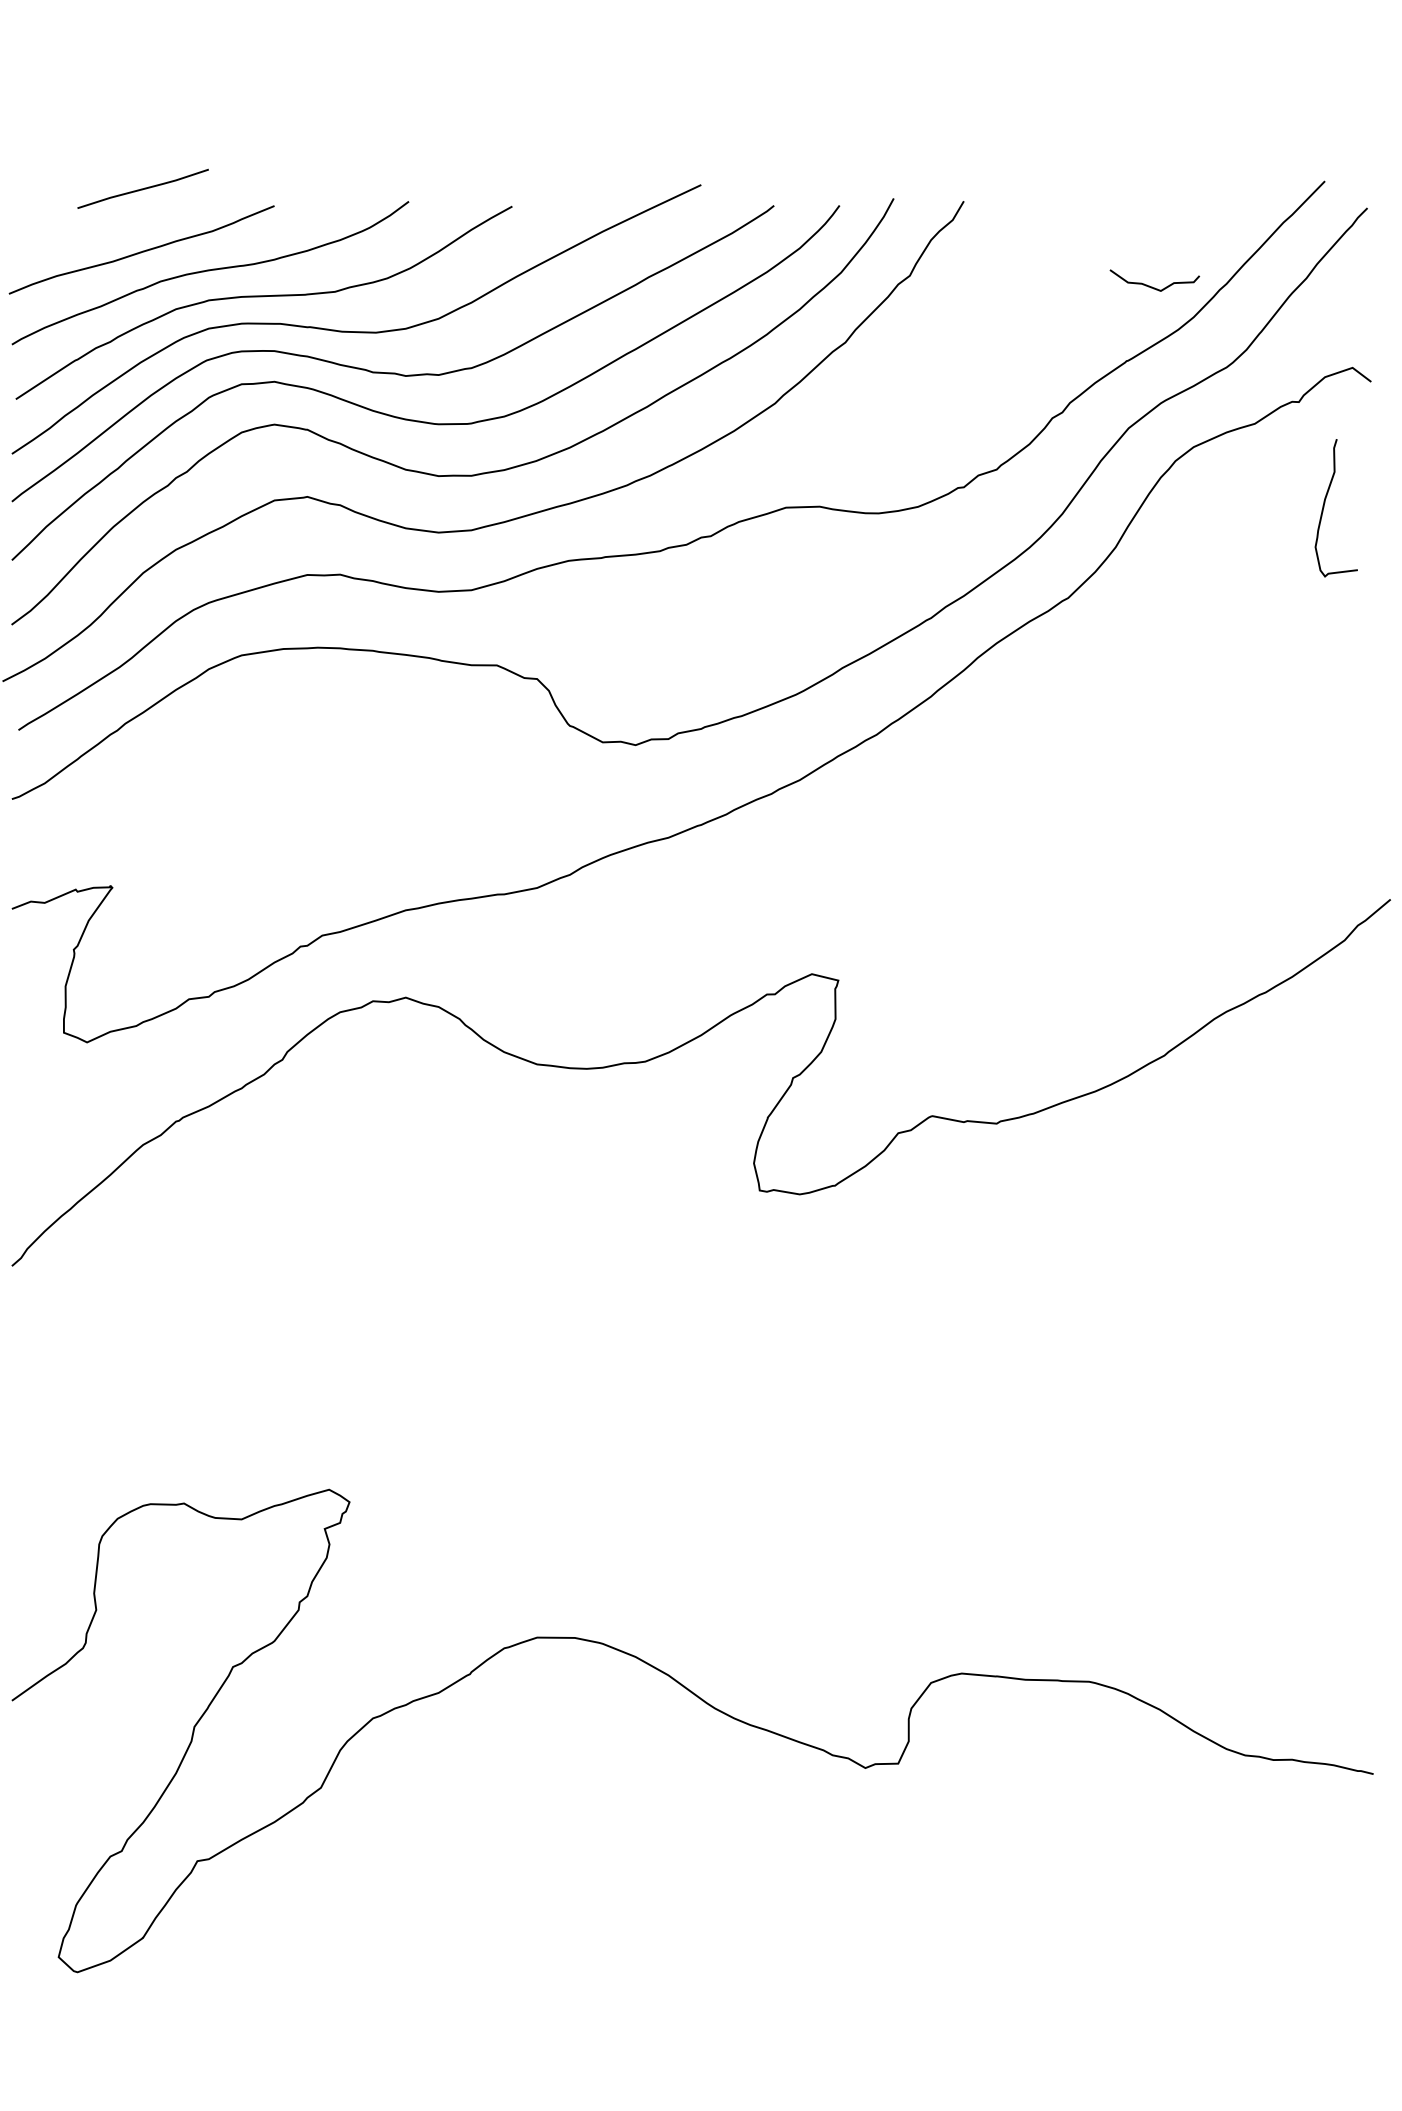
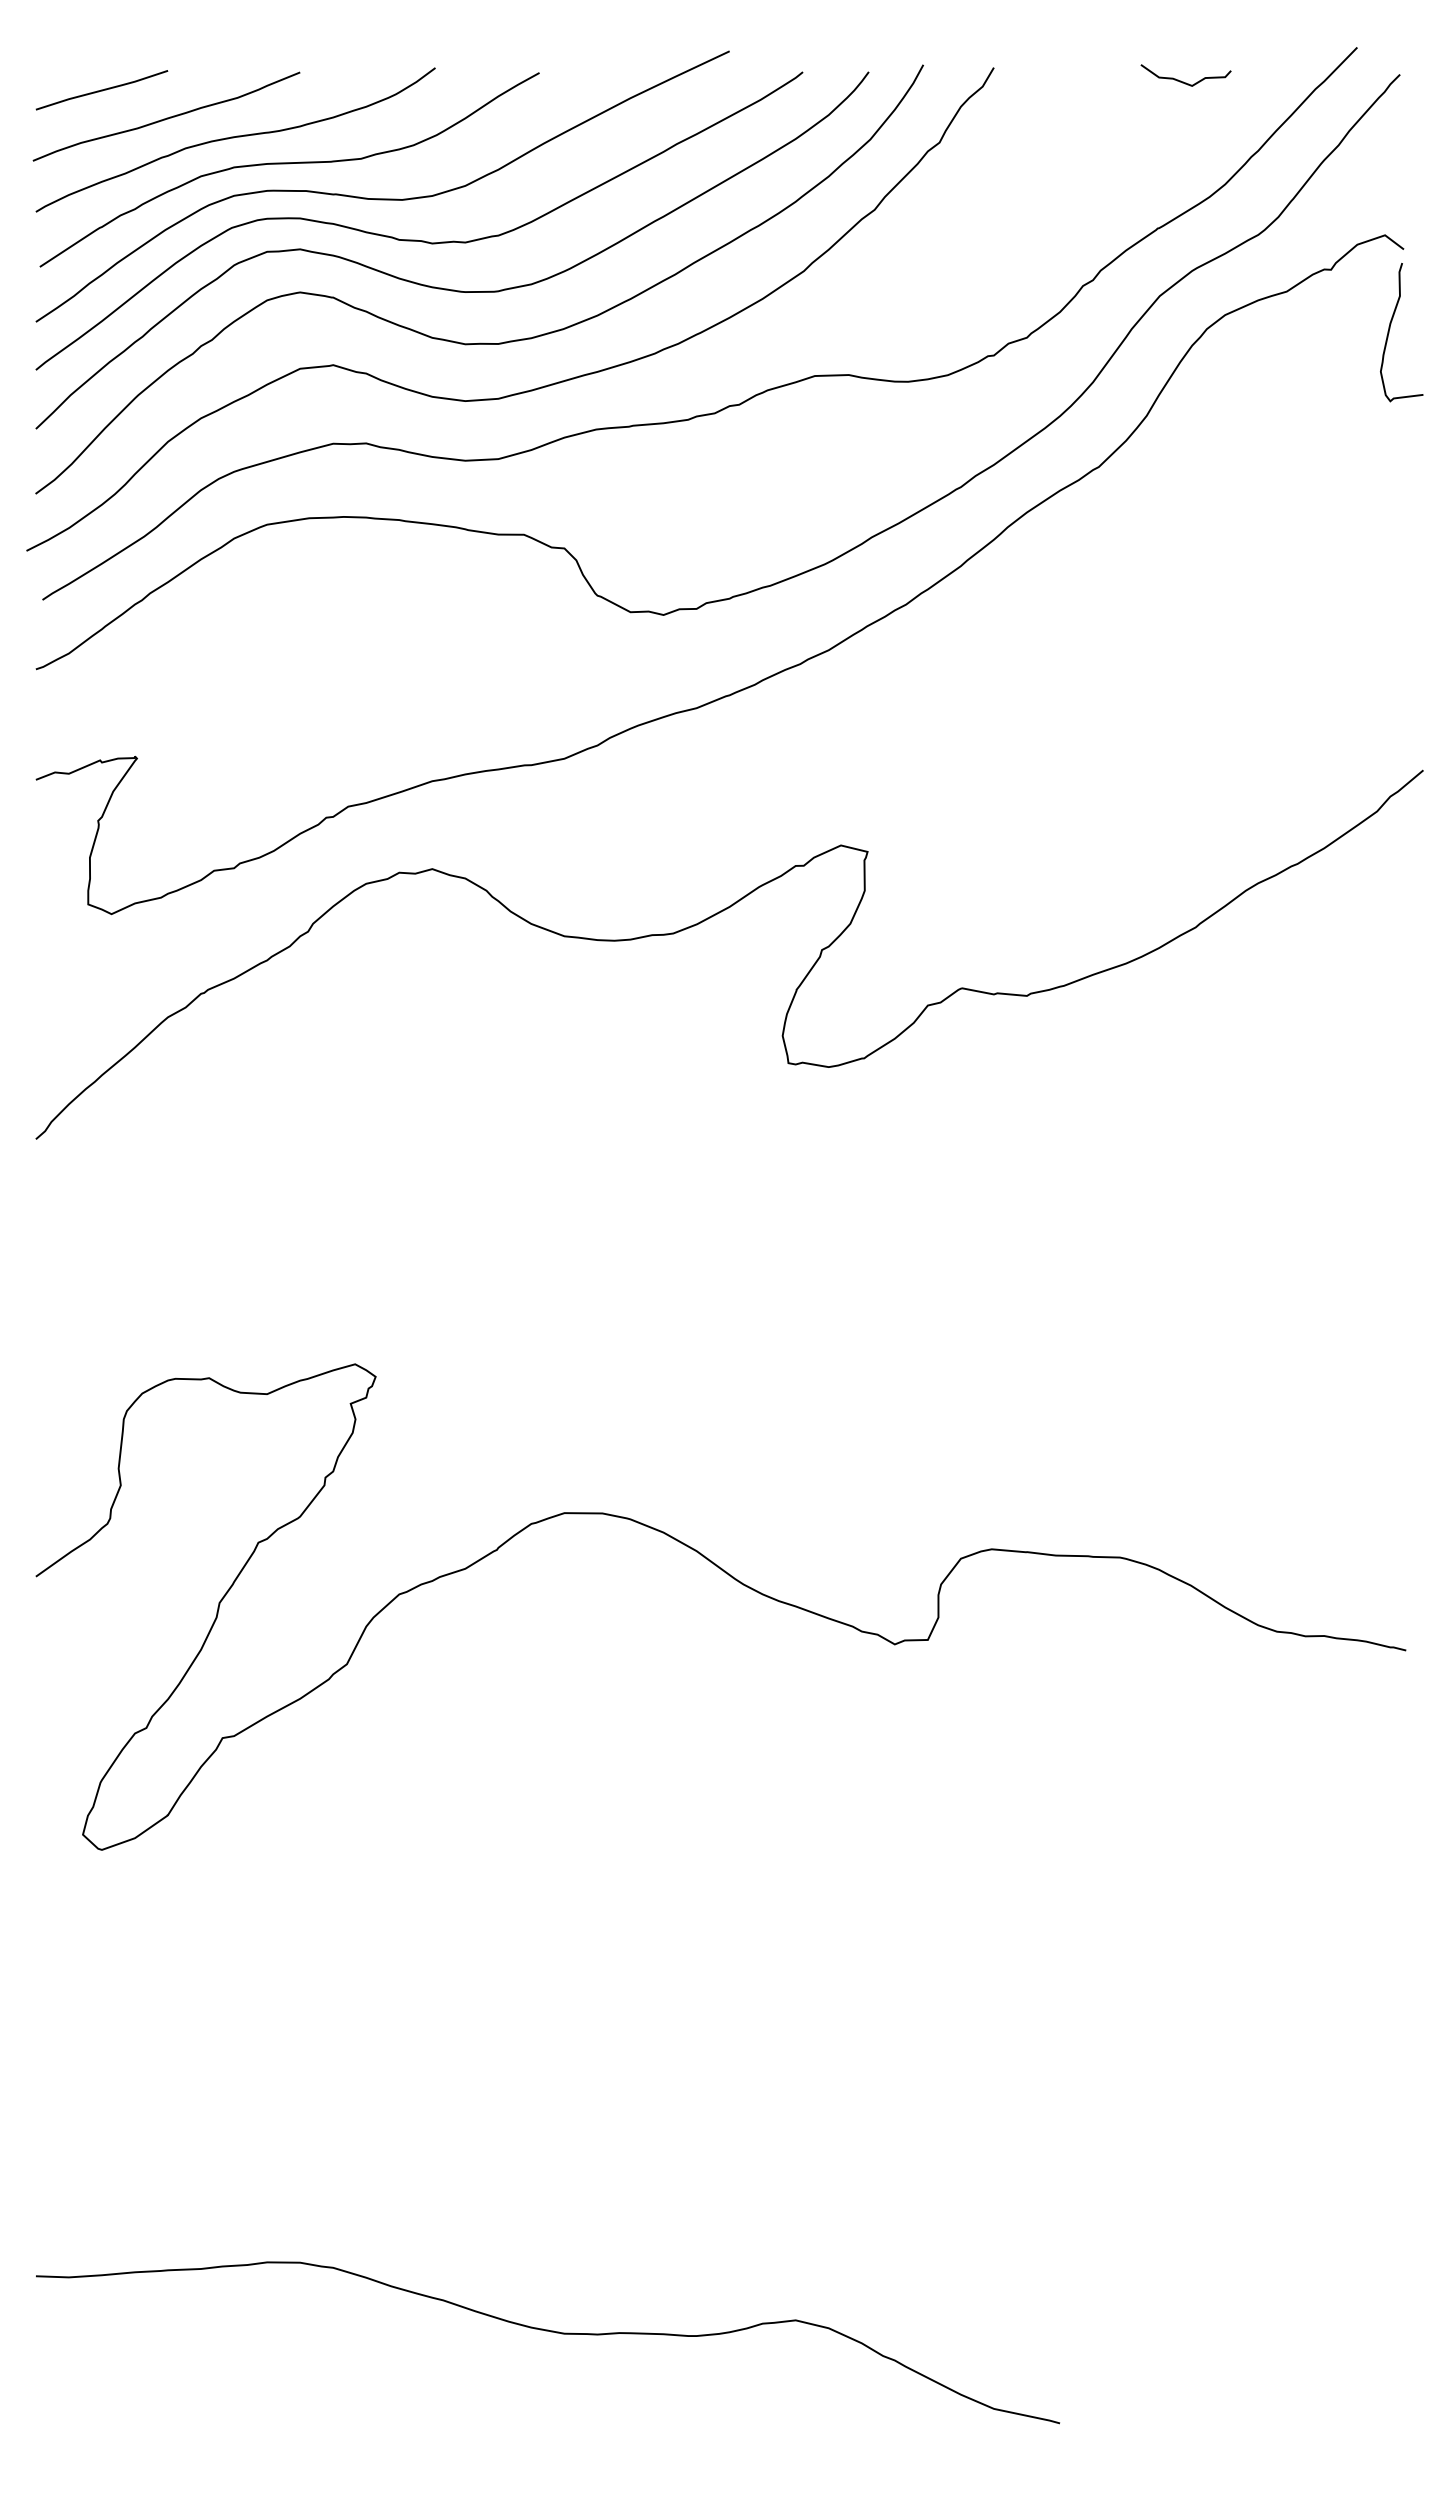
line: (142, 189) -> (101, 90), moved
curve: (1152, 286) -> (1183, 81), moved
curve: (1325, 504) -> (1390, 328), moved

